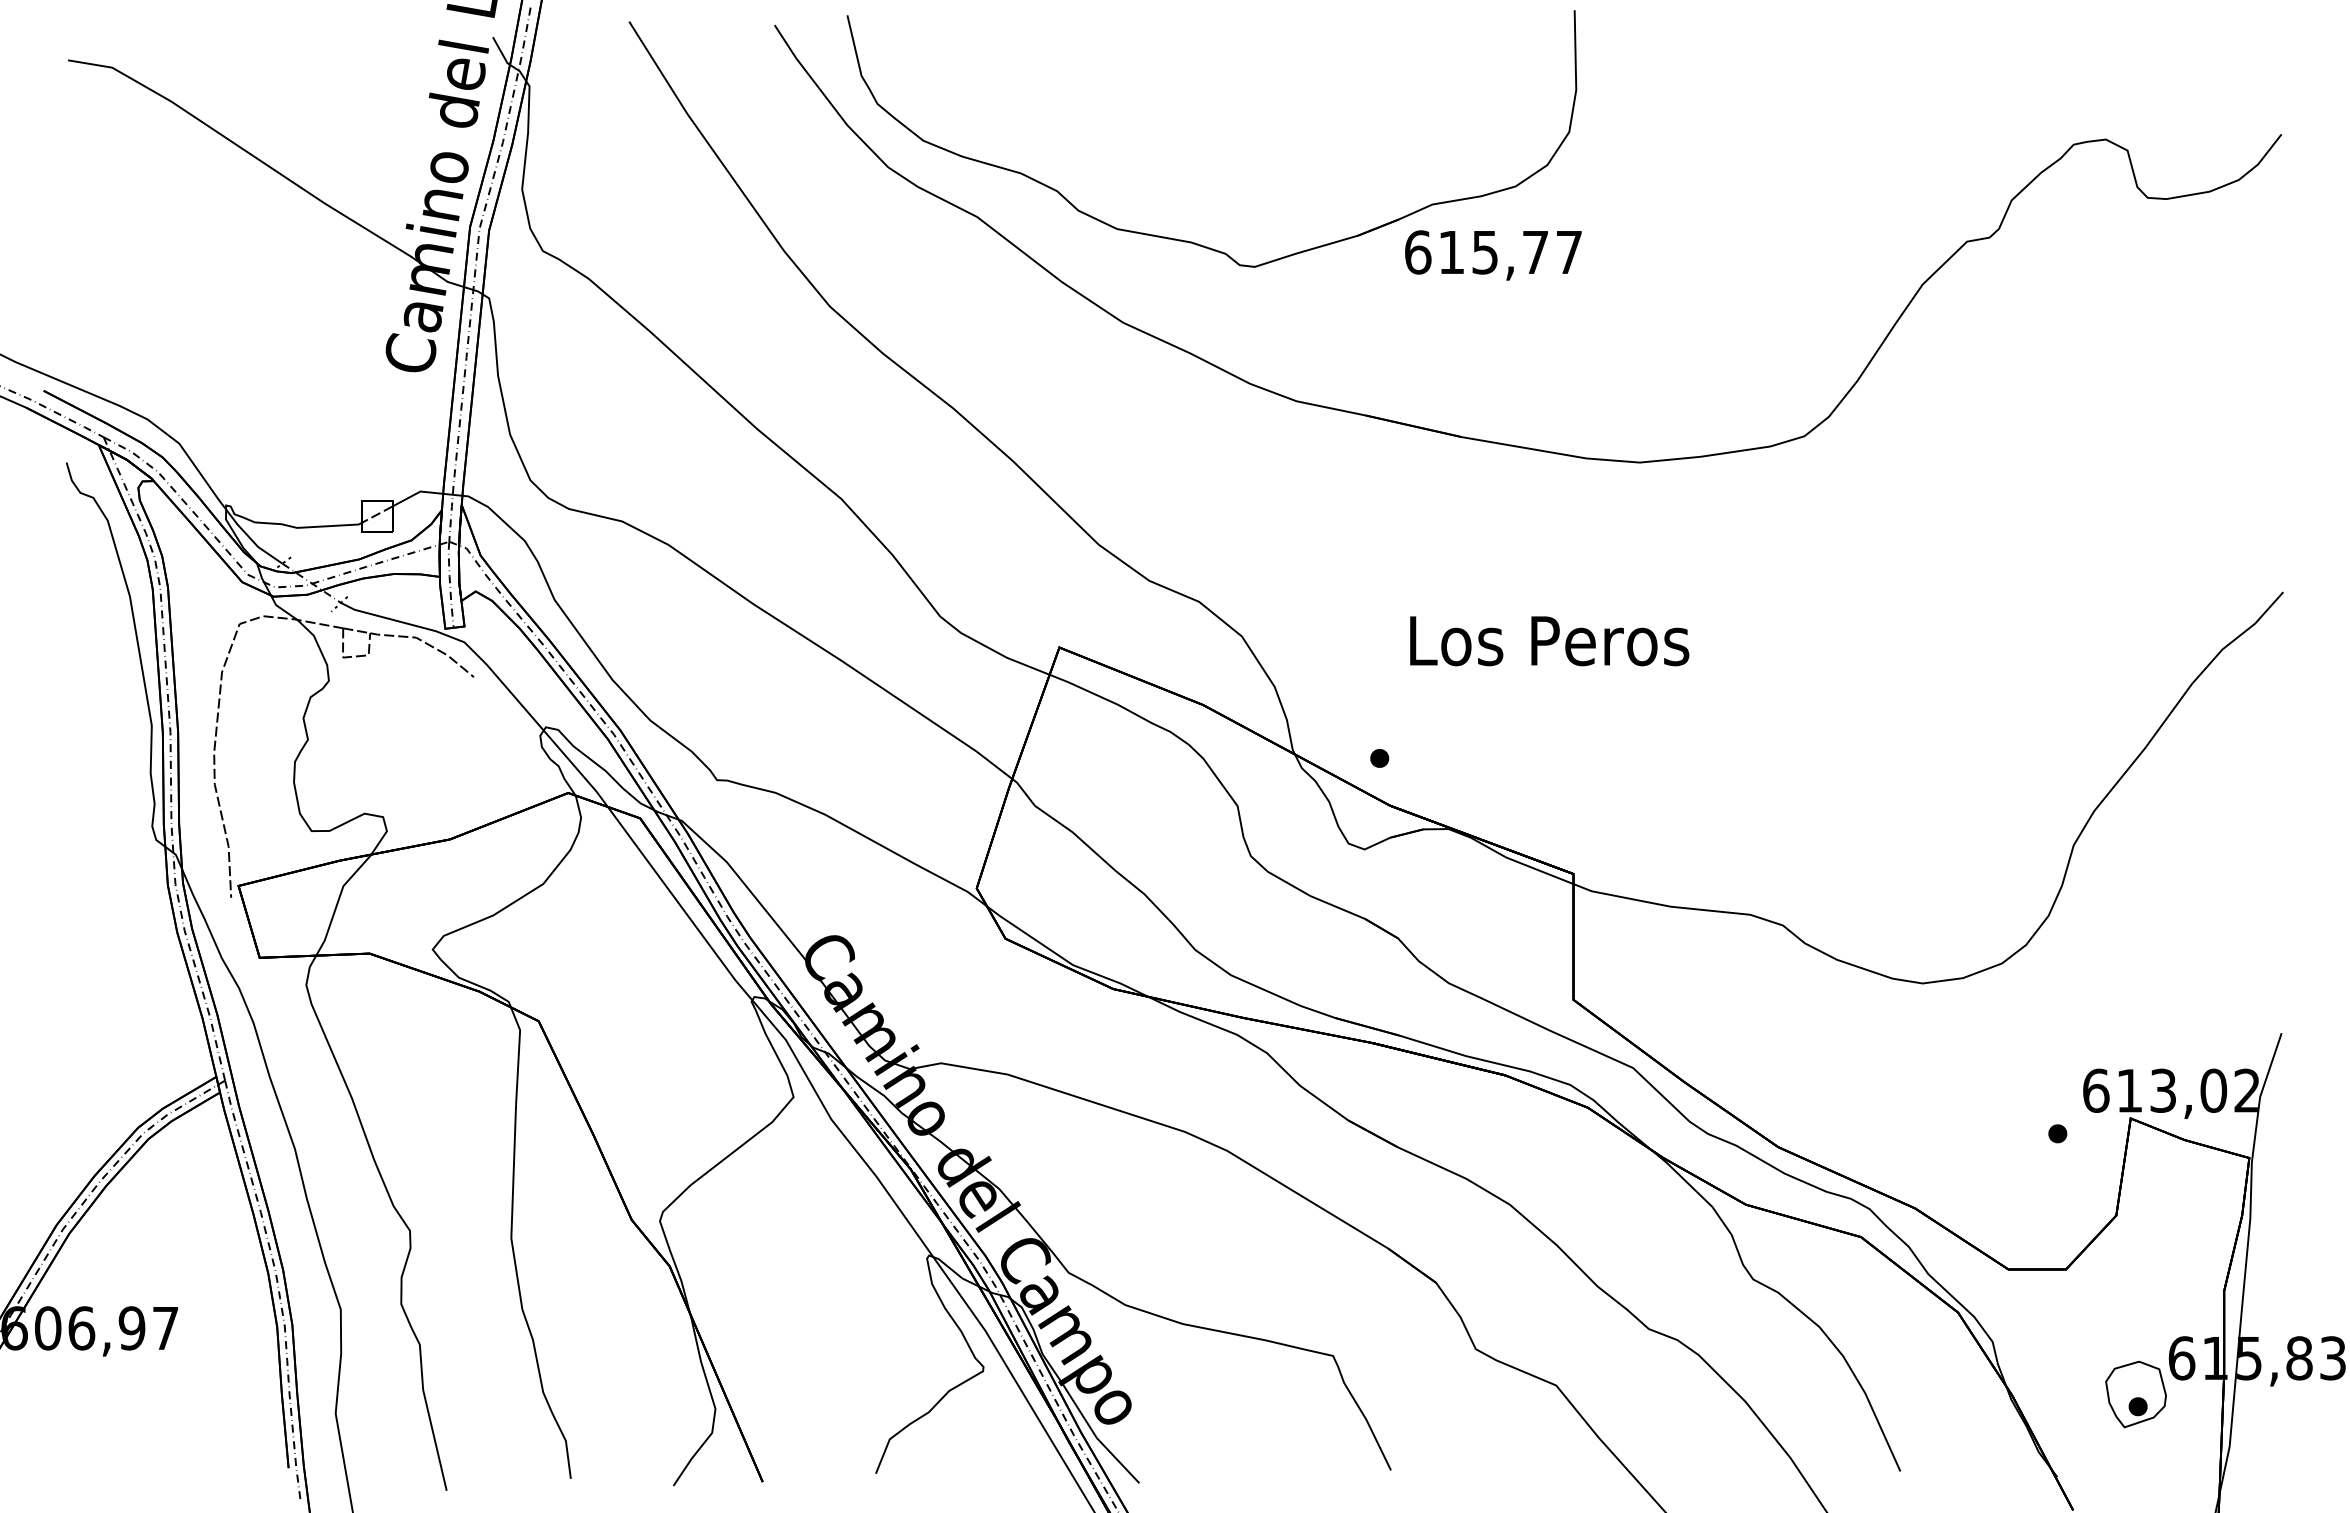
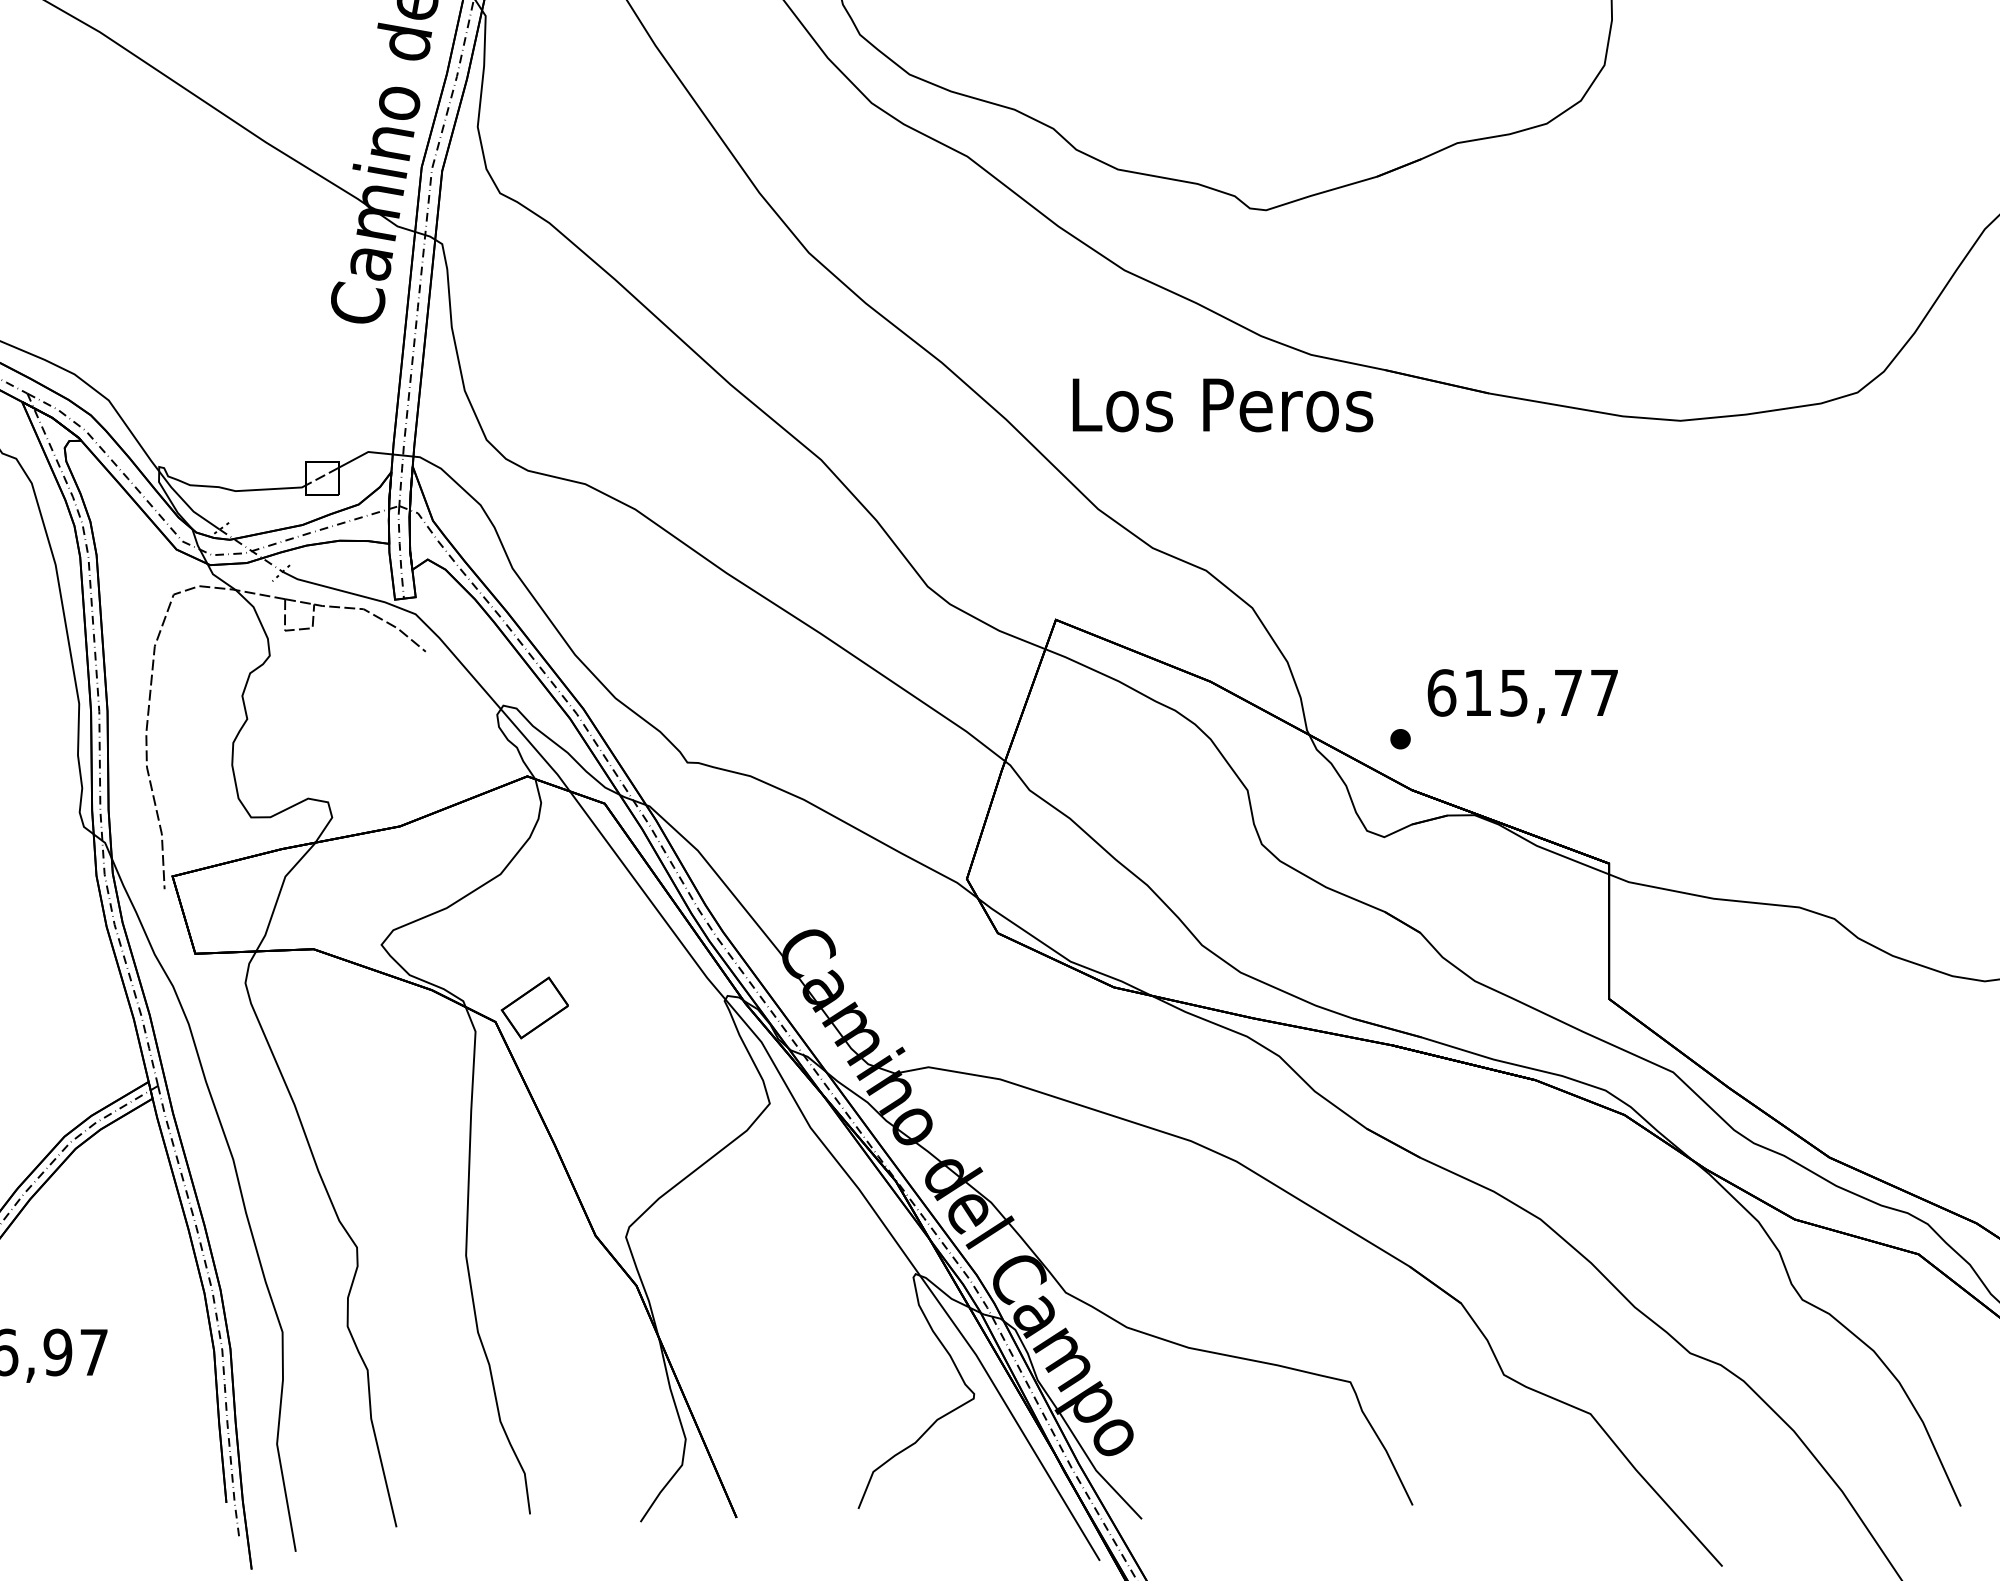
text: (1493, 255) -> (1522, 696), moved
text: (1549, 641) -> (1222, 405), moved
part: (574, 1008) -> (534, 1008), added

